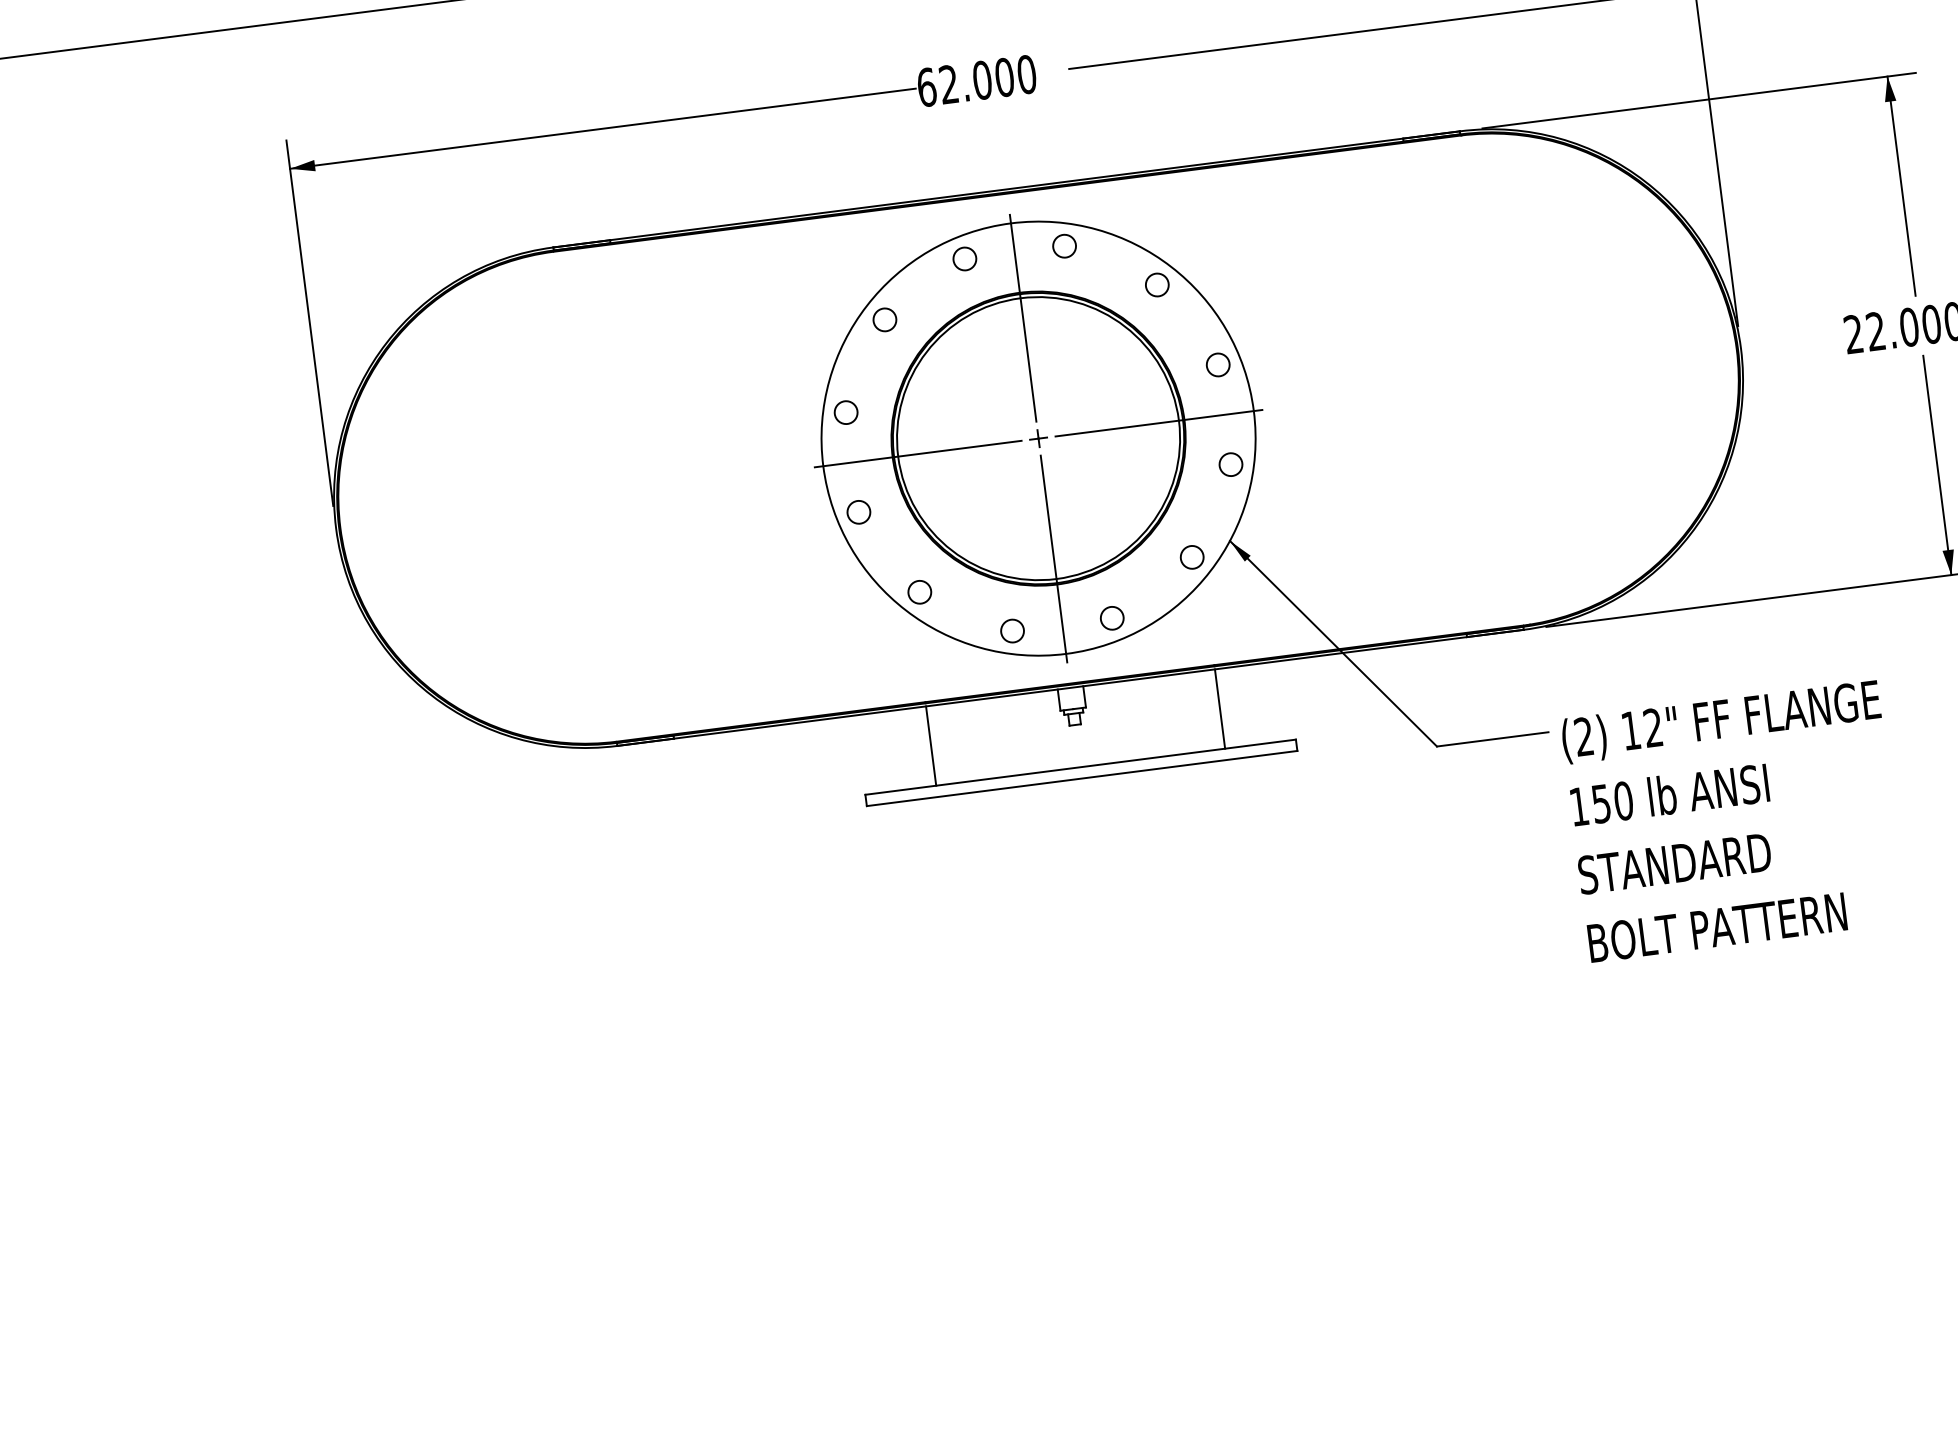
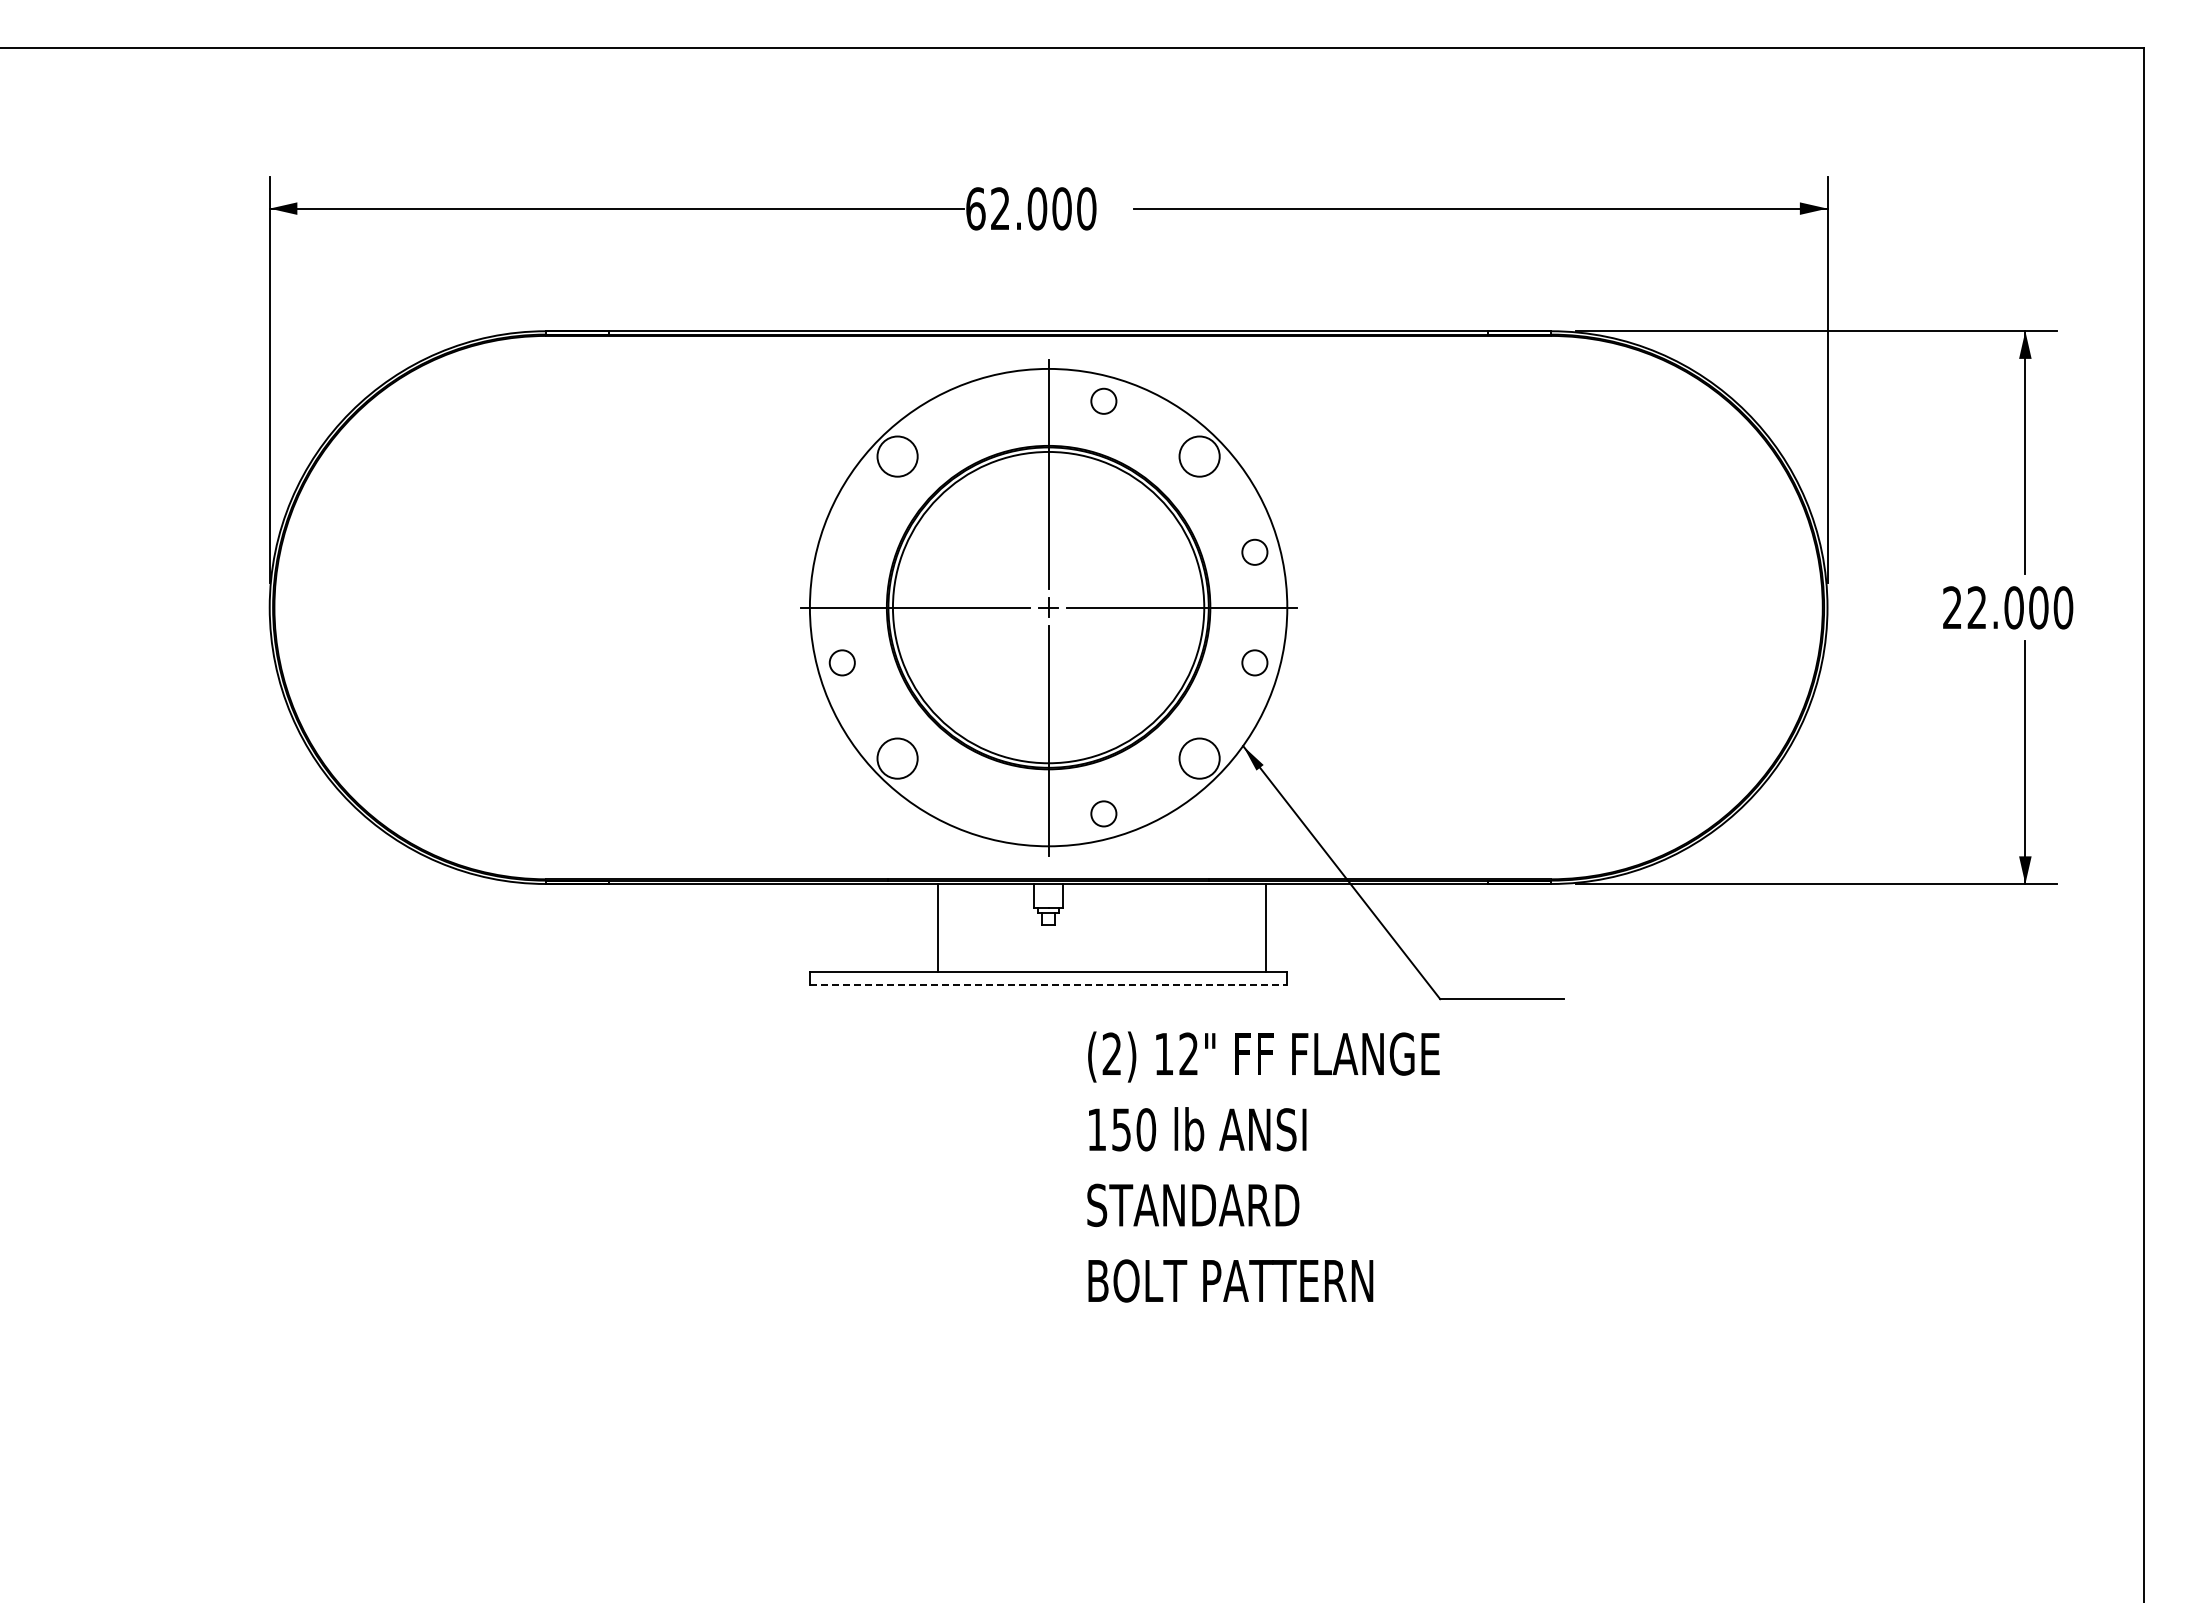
circle: (964, 258) -> (992, 400), removed
circle: (1157, 284) -> (1199, 456), size x1.6
circle: (884, 319) -> (897, 456), size x1.6
circle: (845, 411) -> (841, 551), removed
circle: (1192, 557) -> (1199, 758), size x1.6
circle: (919, 592) -> (897, 758), size x1.6
circle: (1011, 630) -> (992, 813), removed
line: (1219, 708) -> (1265, 927), moved
line: (931, 745) -> (938, 927), moved
line: (1082, 778) -> (1048, 984), solid -> dashed
text: (1733, 820) -> (1263, 1166), moved

